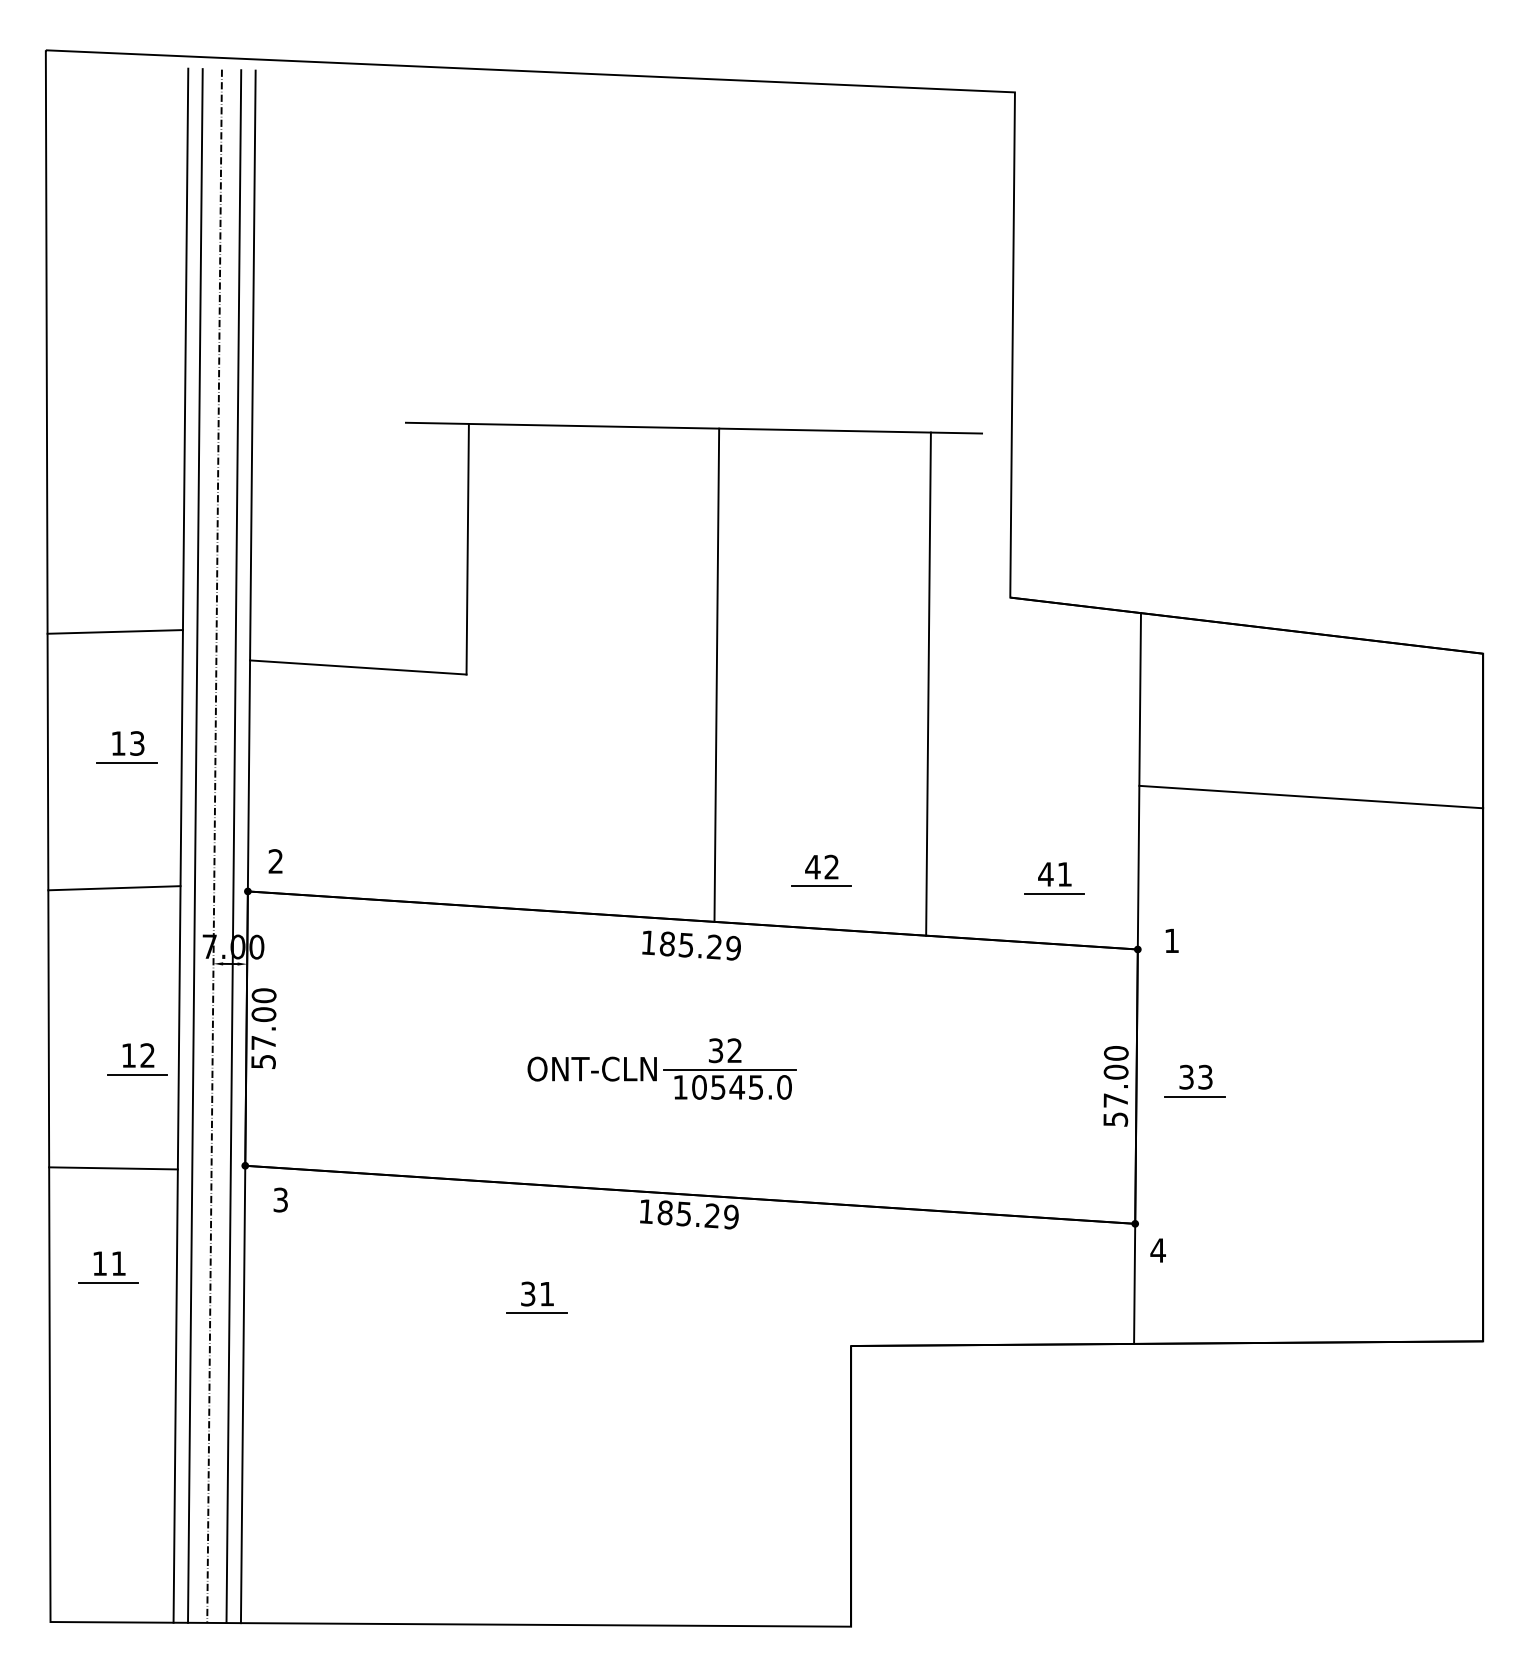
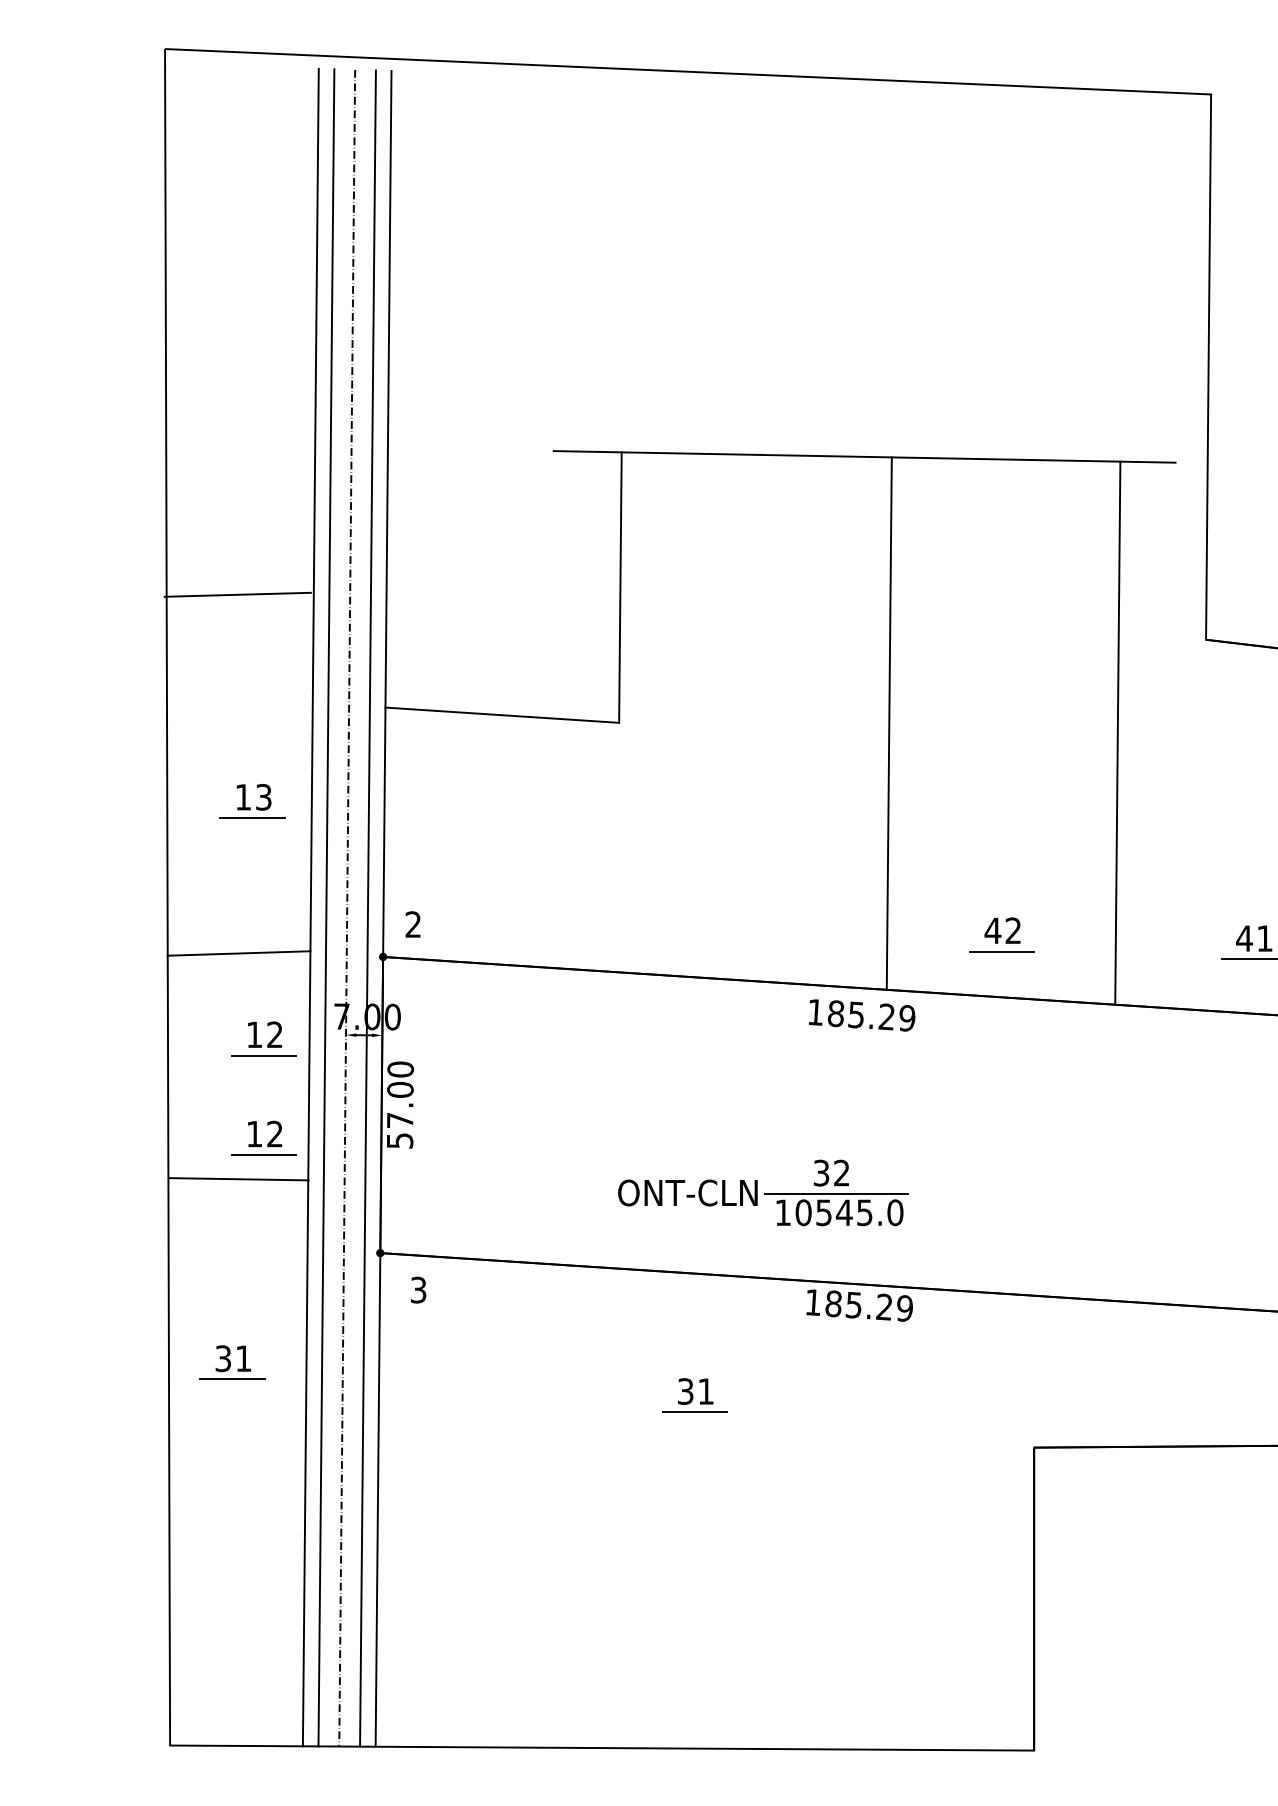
line: (114, 631) -> (236, 594), moved
part: (137, 967) -> (263, 1039), added
part: (661, 1068) -> (762, 1192), moved
line: (113, 1168) -> (239, 1179), moved
text: (99, 1263) -> (222, 1358), 11 -> 31

